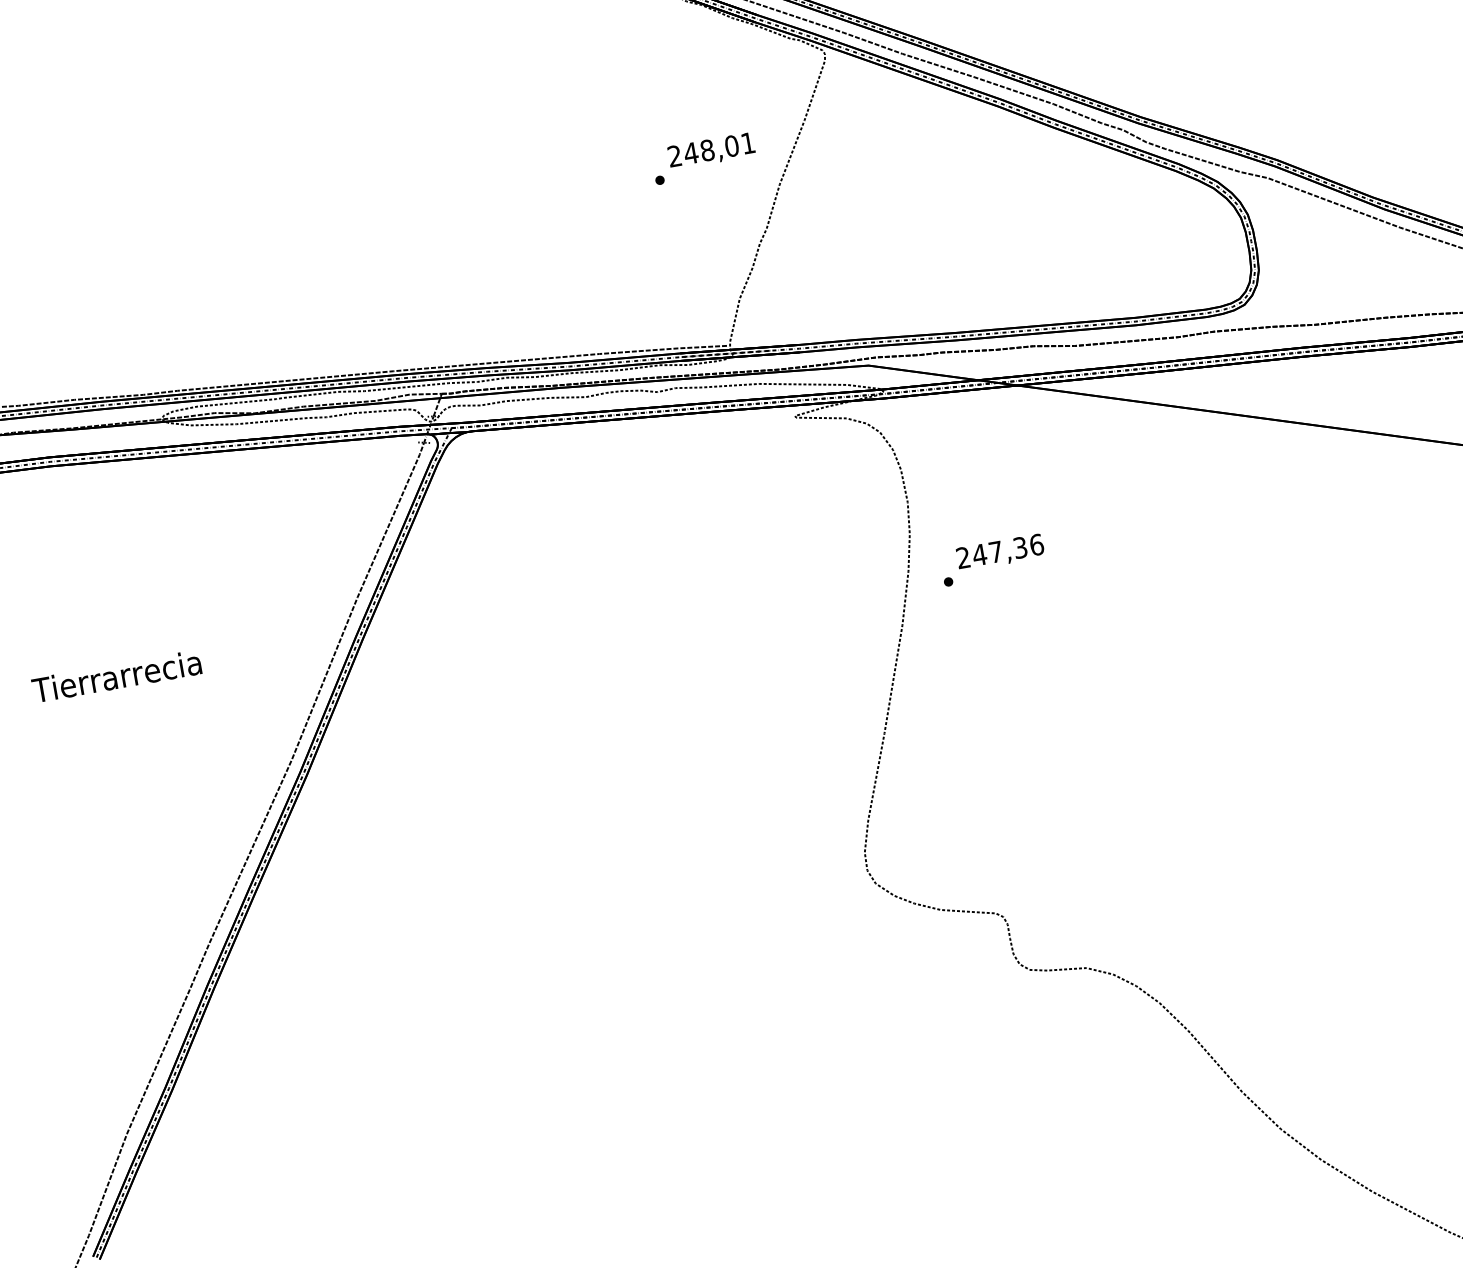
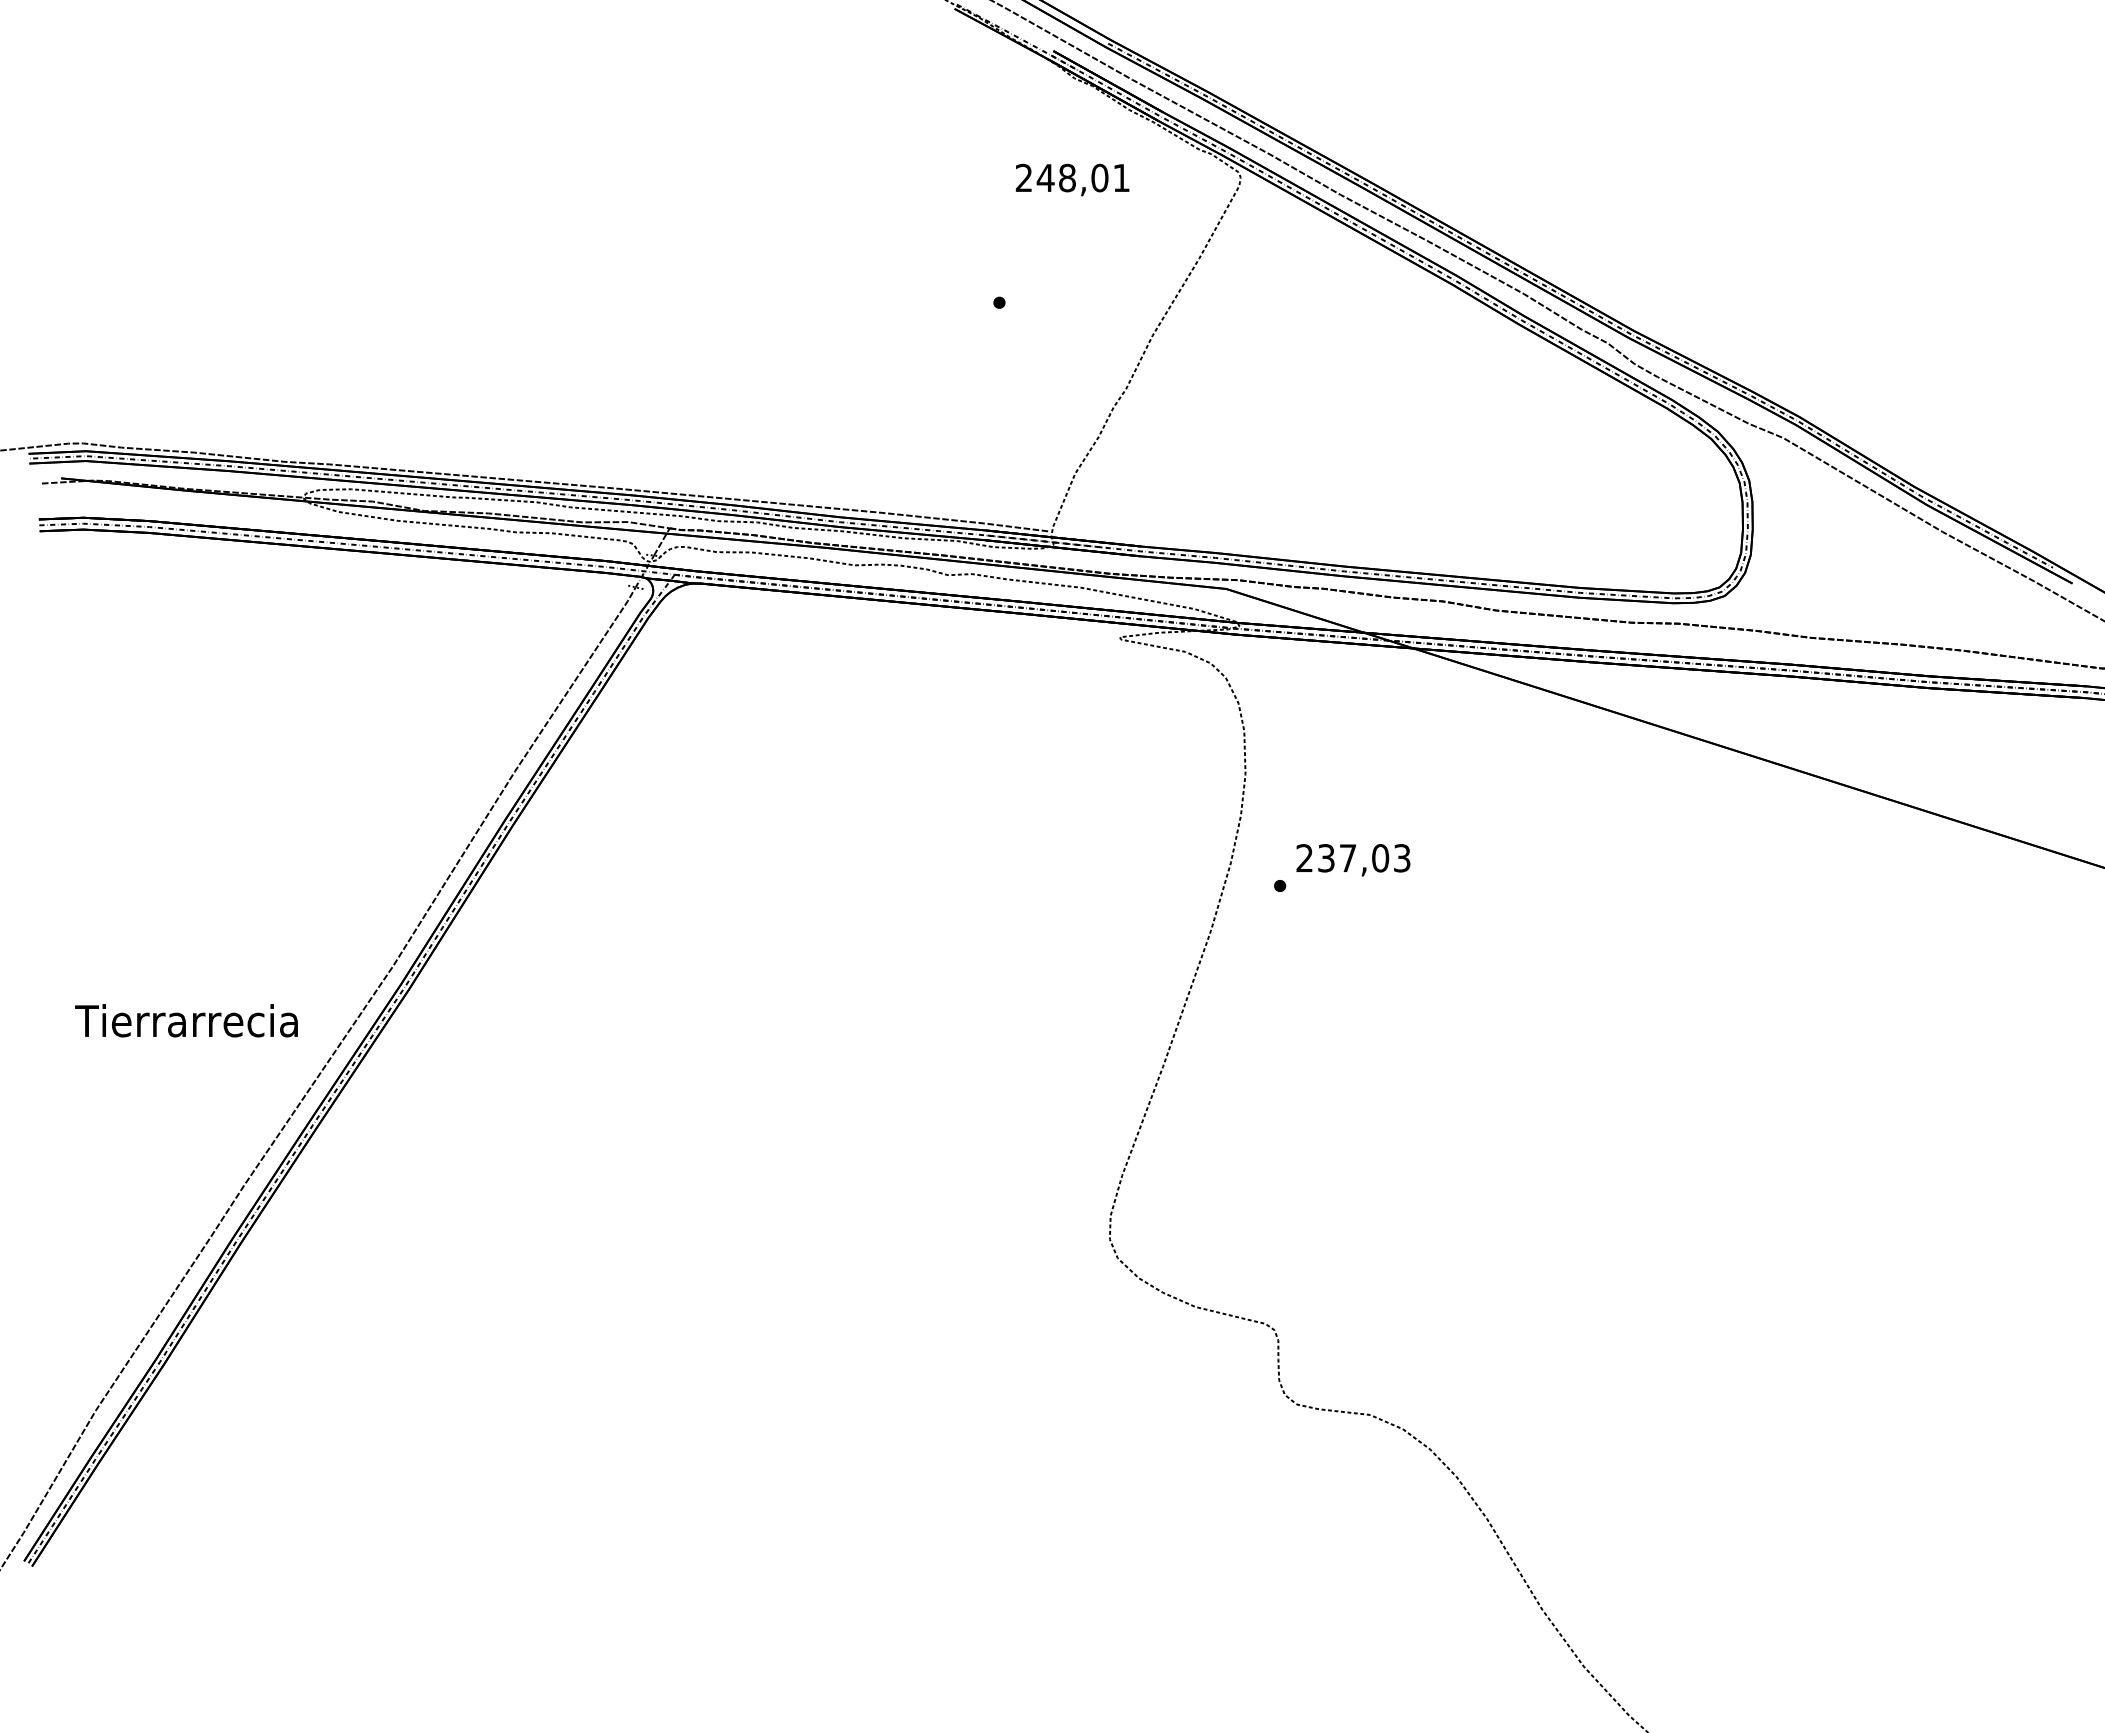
text: (711, 150) -> (1072, 179), moved
text: (1007, 550) -> (1363, 858), 247,36 -> 237,03
text: (116, 676) -> (186, 1020), moved

